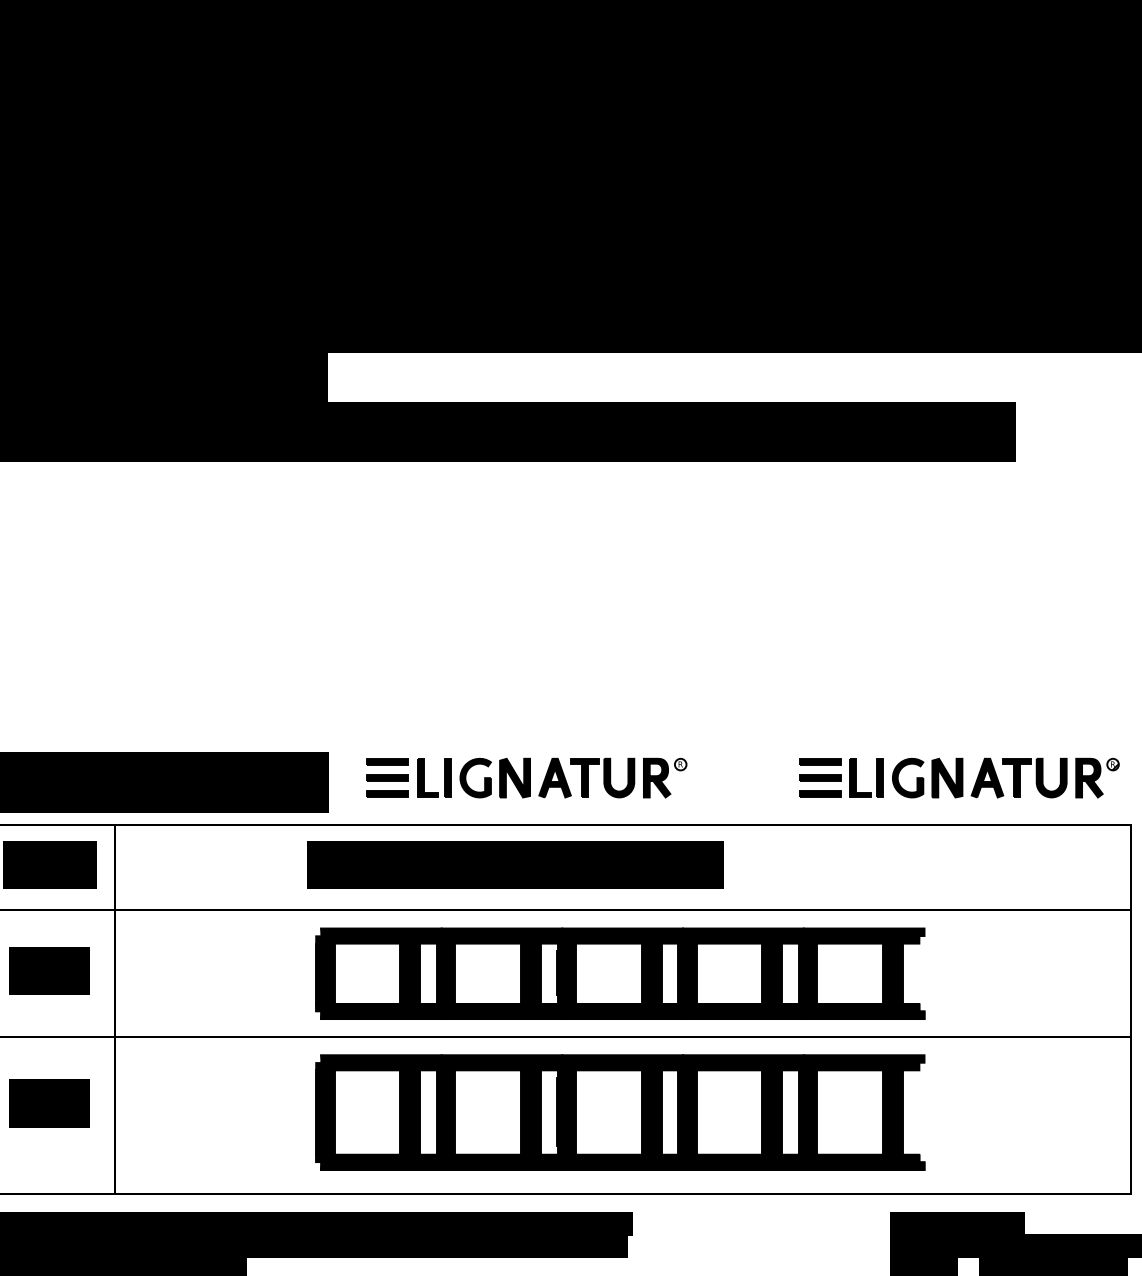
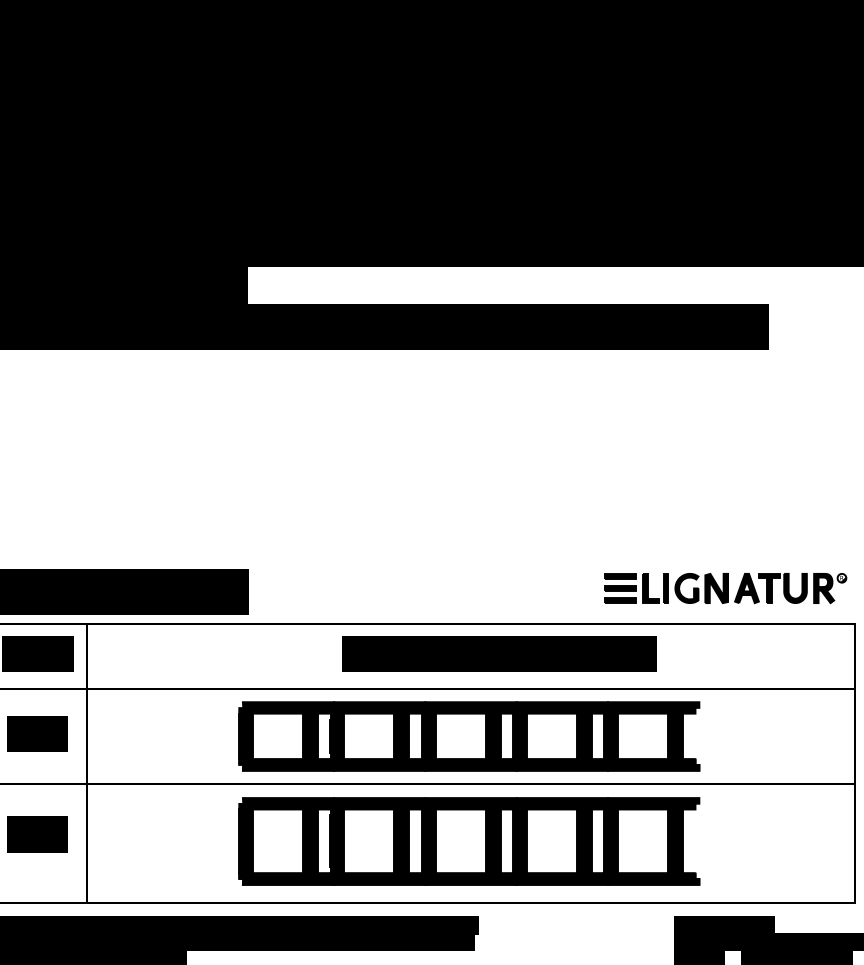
part: (526, 778) -> (398, 588), removed
text: (516, 864) -> (499, 653), moved

